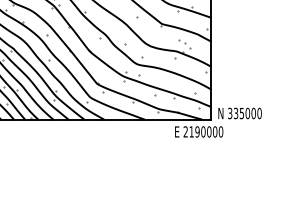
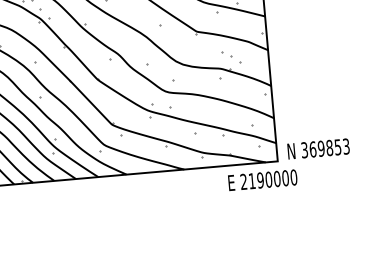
text: (247, 113) -> (329, 148), 335000 -> 369853

